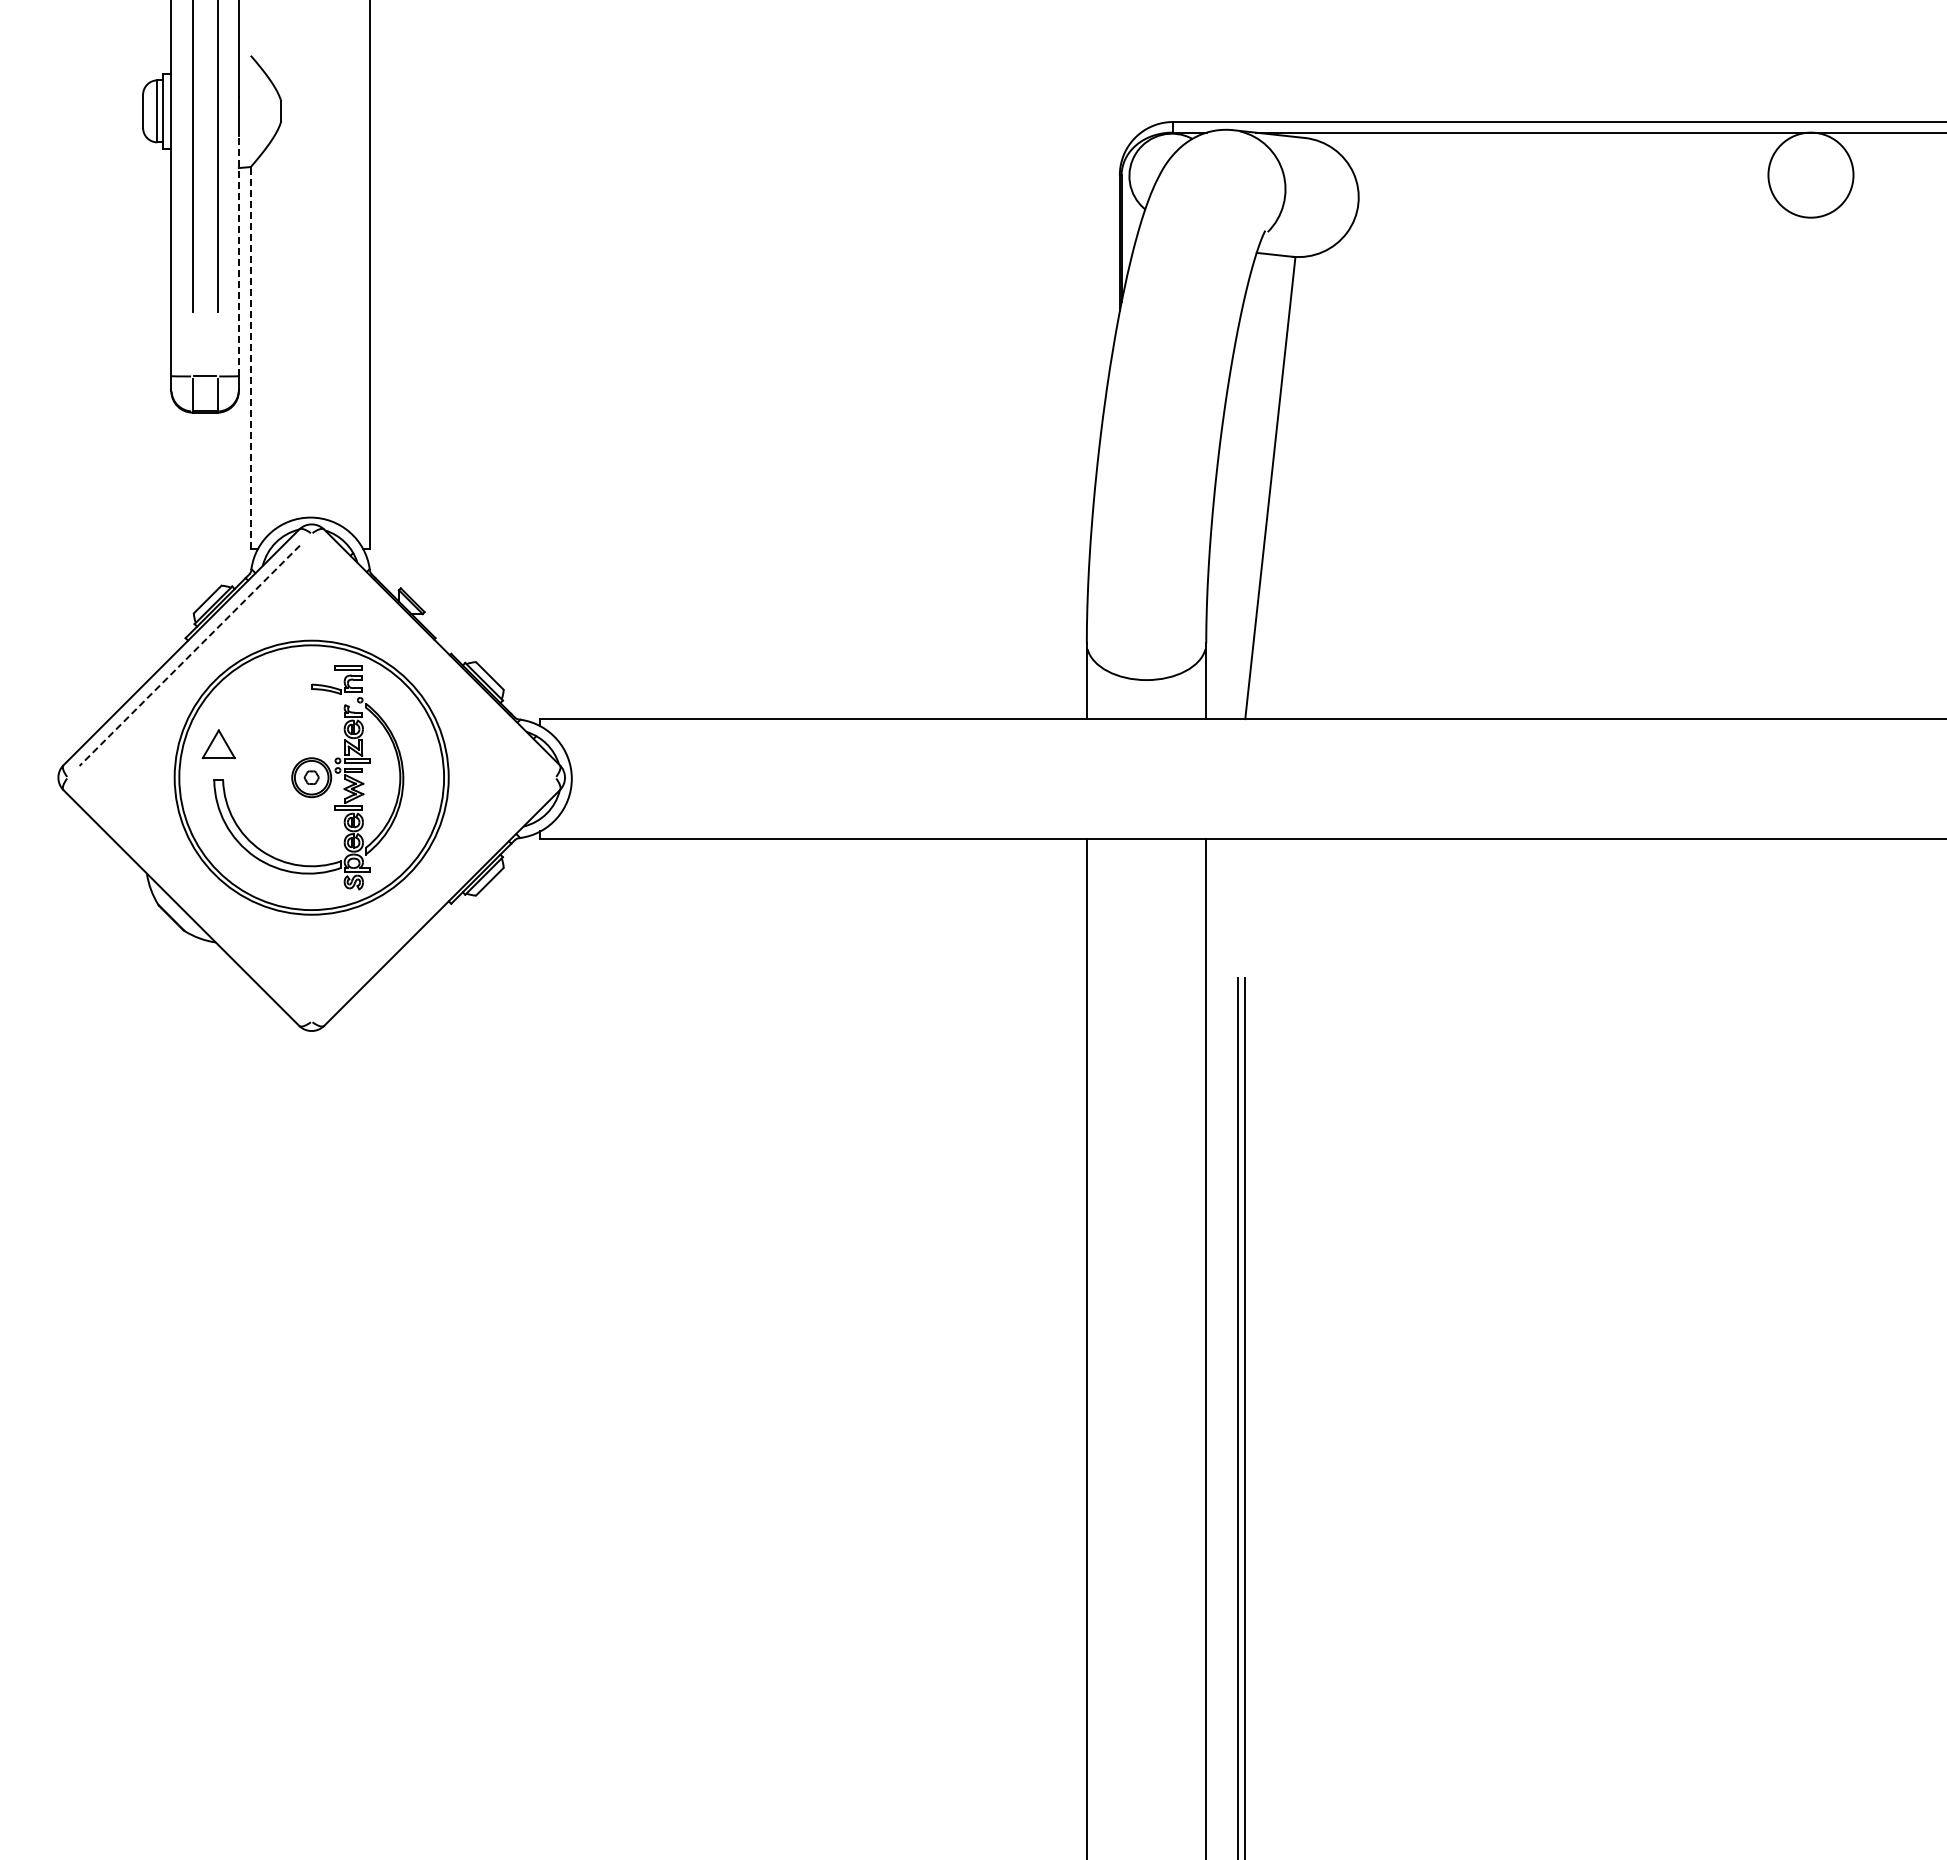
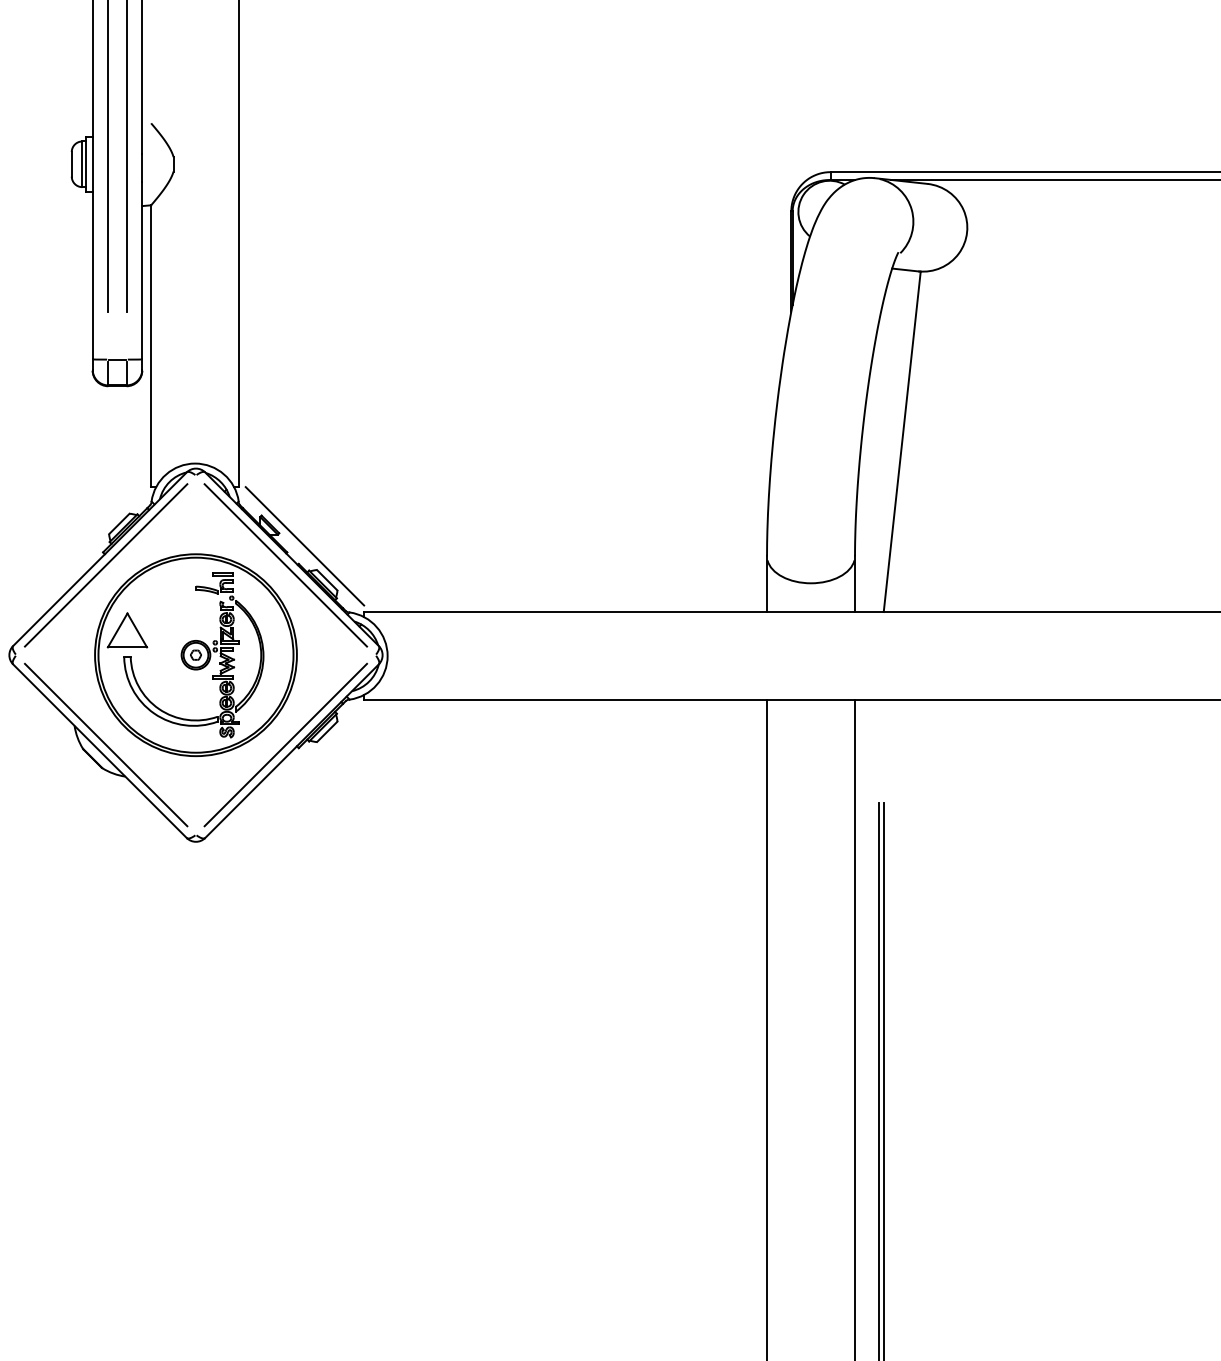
line: (238, 255) -> (142, 270), dashed -> solid
line: (250, 357) -> (150, 345), dashed -> solid
line: (459, 629) -> (304, 546), added
line: (189, 655) -> (105, 565), dashed -> solid
line: (433, 655) -> (285, 565), added
part: (218, 744) -> (127, 630), size x1.67
line: (189, 899) -> (105, 744), added
line: (433, 899) -> (285, 744), added

